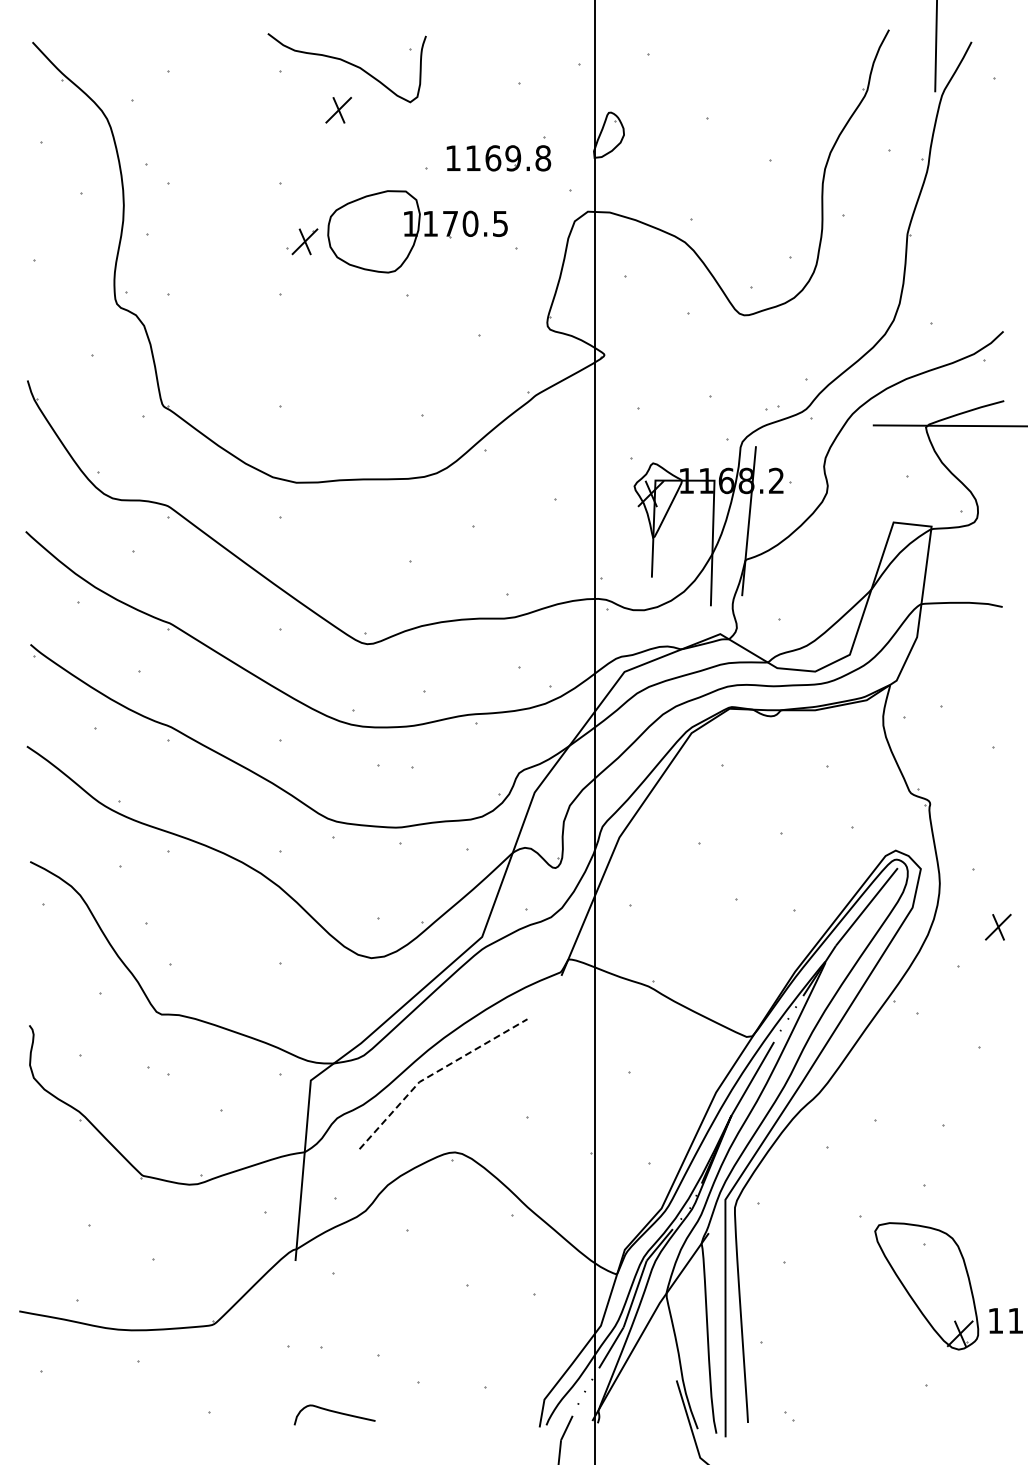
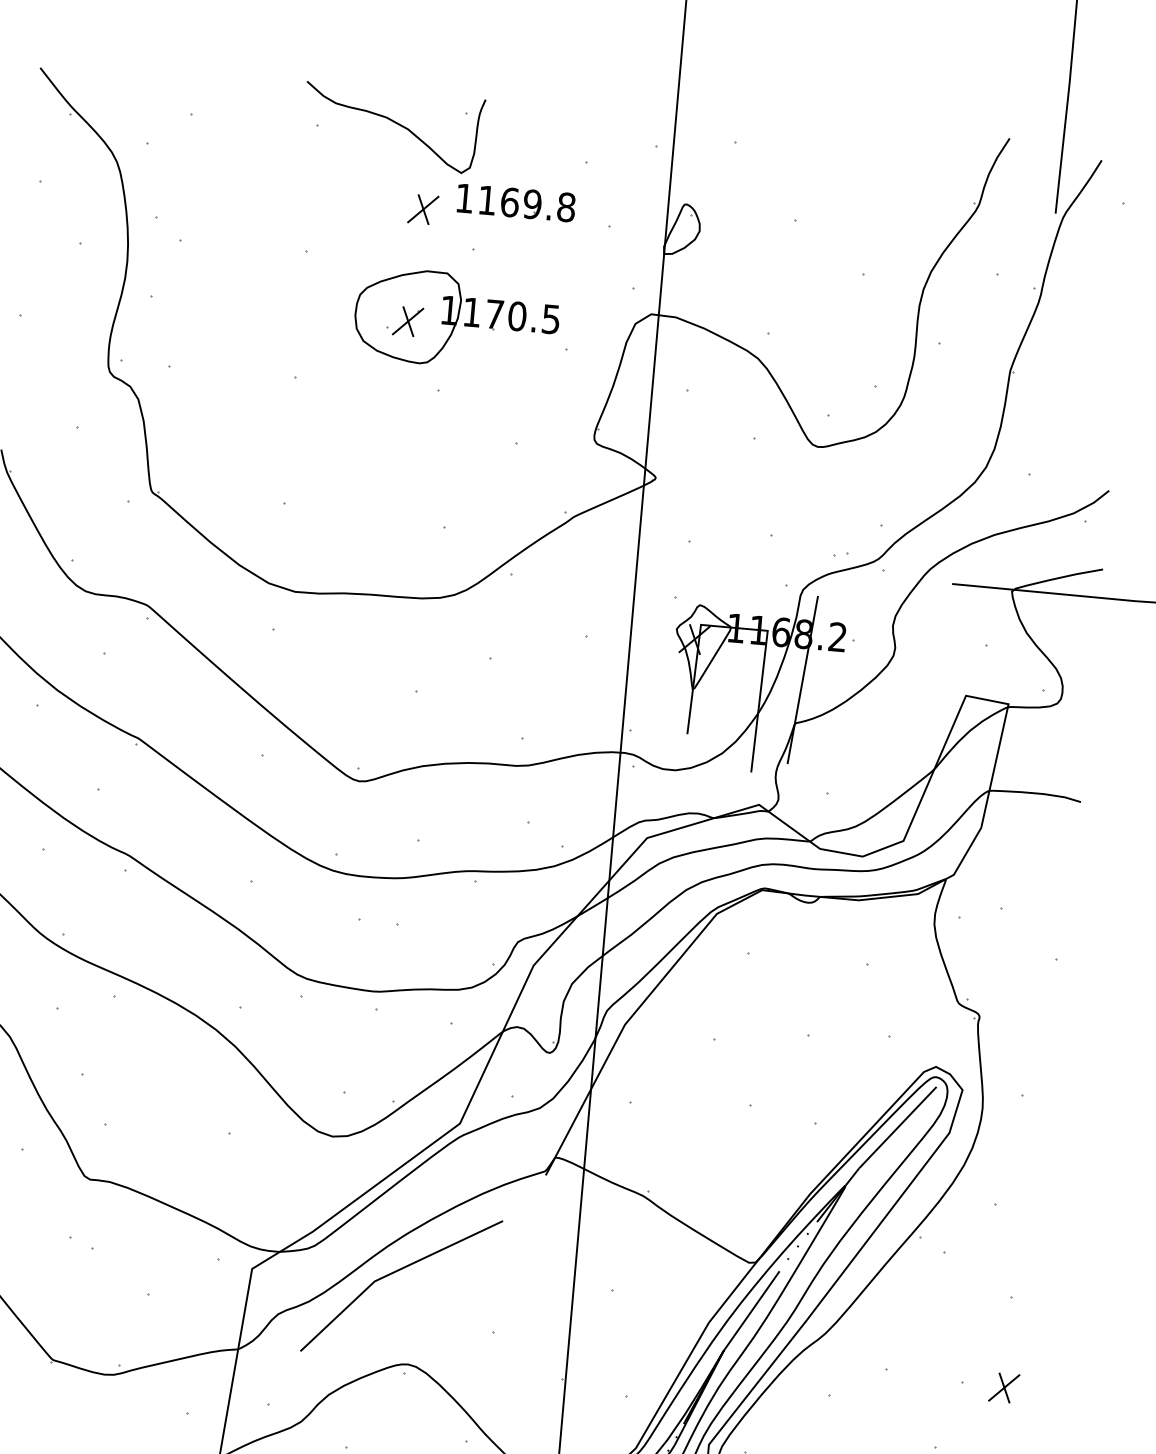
part: (338, 110) -> (423, 209), moved
part: (498, 158) -> (515, 203), moved
part: (302, 241) -> (405, 321), moved
part: (998, 926) -> (1004, 1387), moved
line: (434, 1073) -> (392, 1273), dashed -> solid

